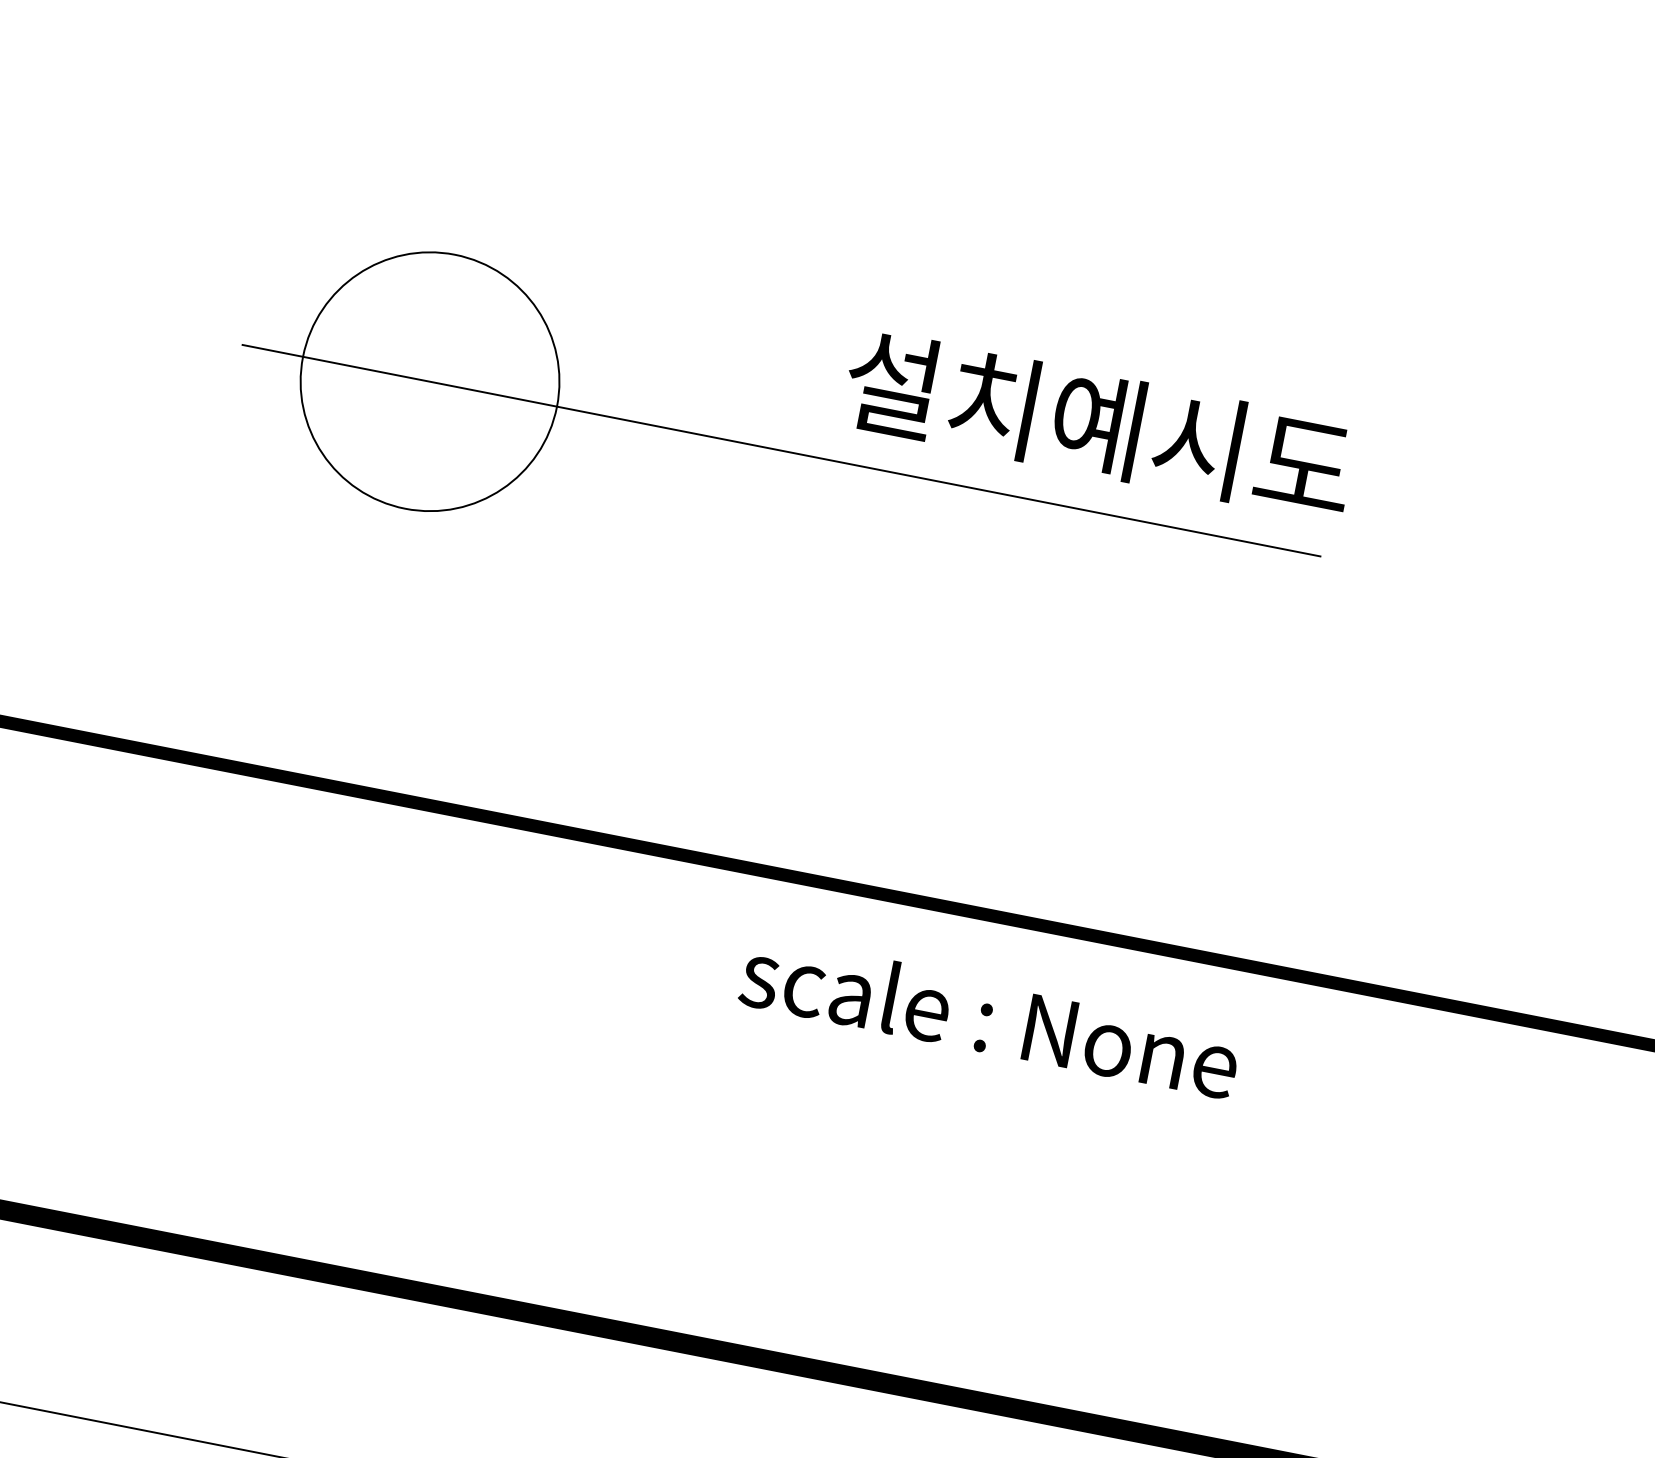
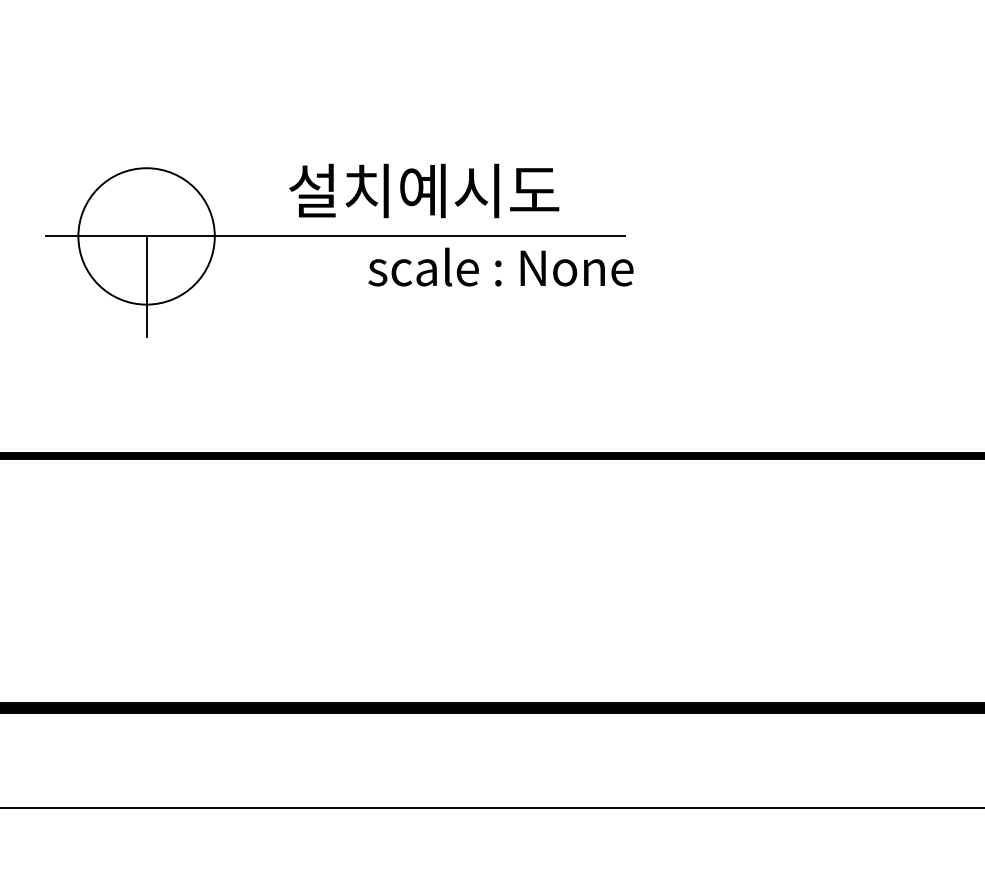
text: (1100, 424) -> (424, 190), moved
line: (411, 474) -> (146, 286), added
text: (989, 1015) -> (500, 266), moved

